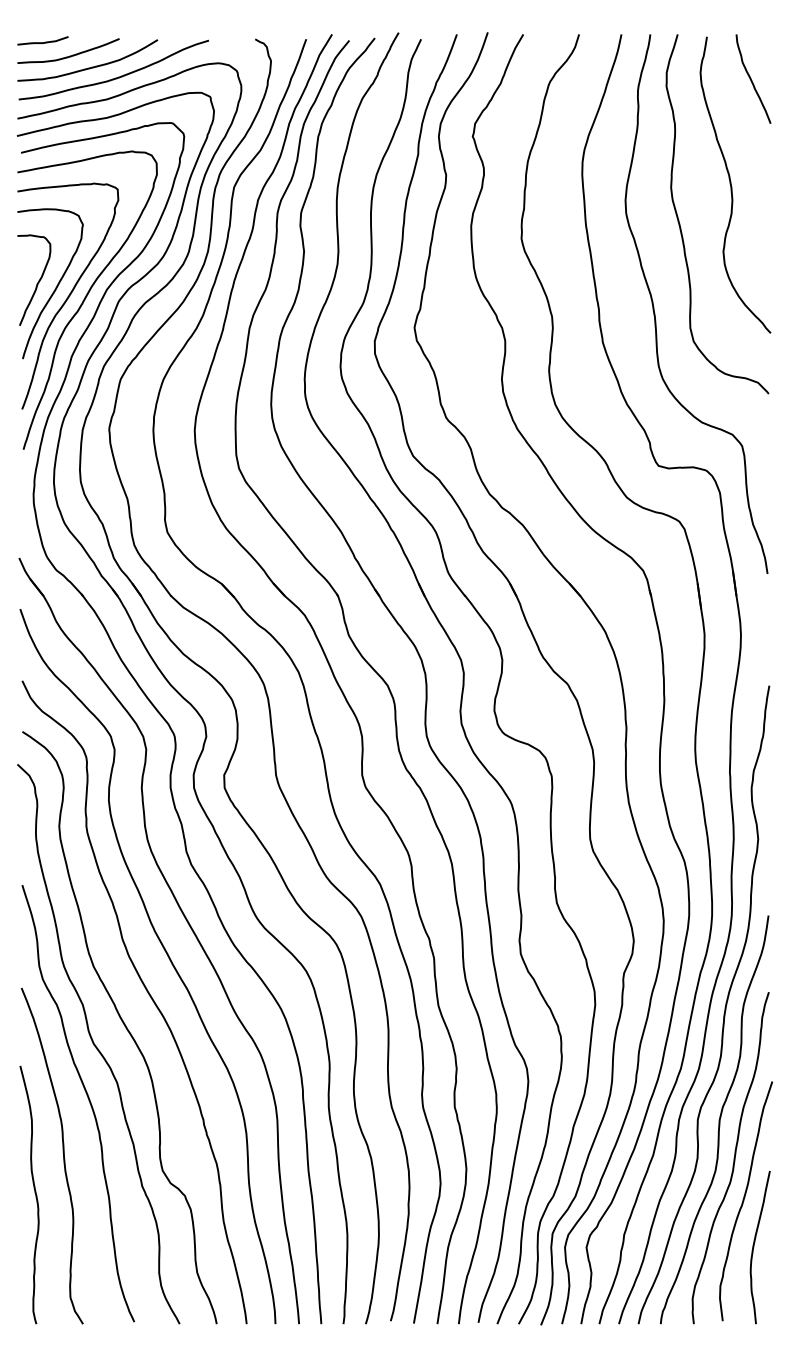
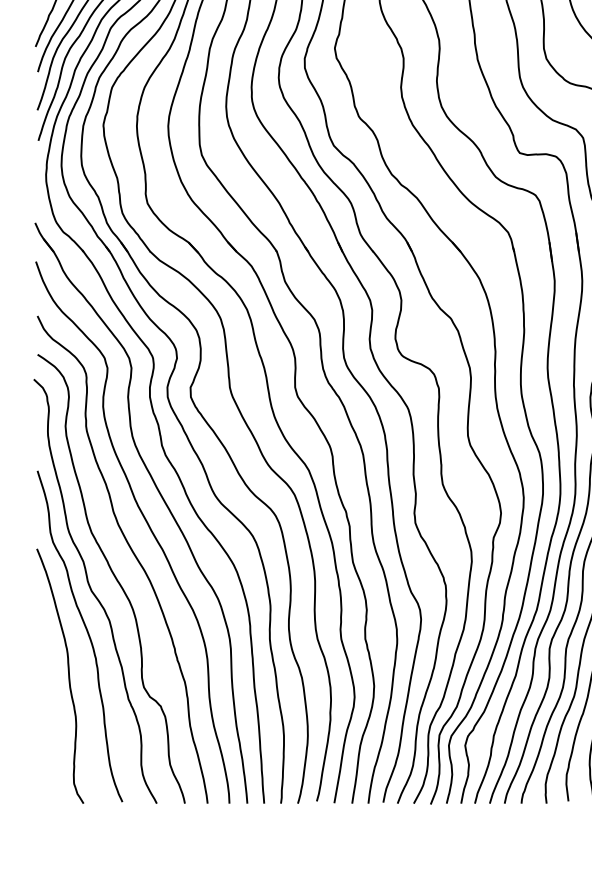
curve: (34, 1193) -> (46, 704), removed

